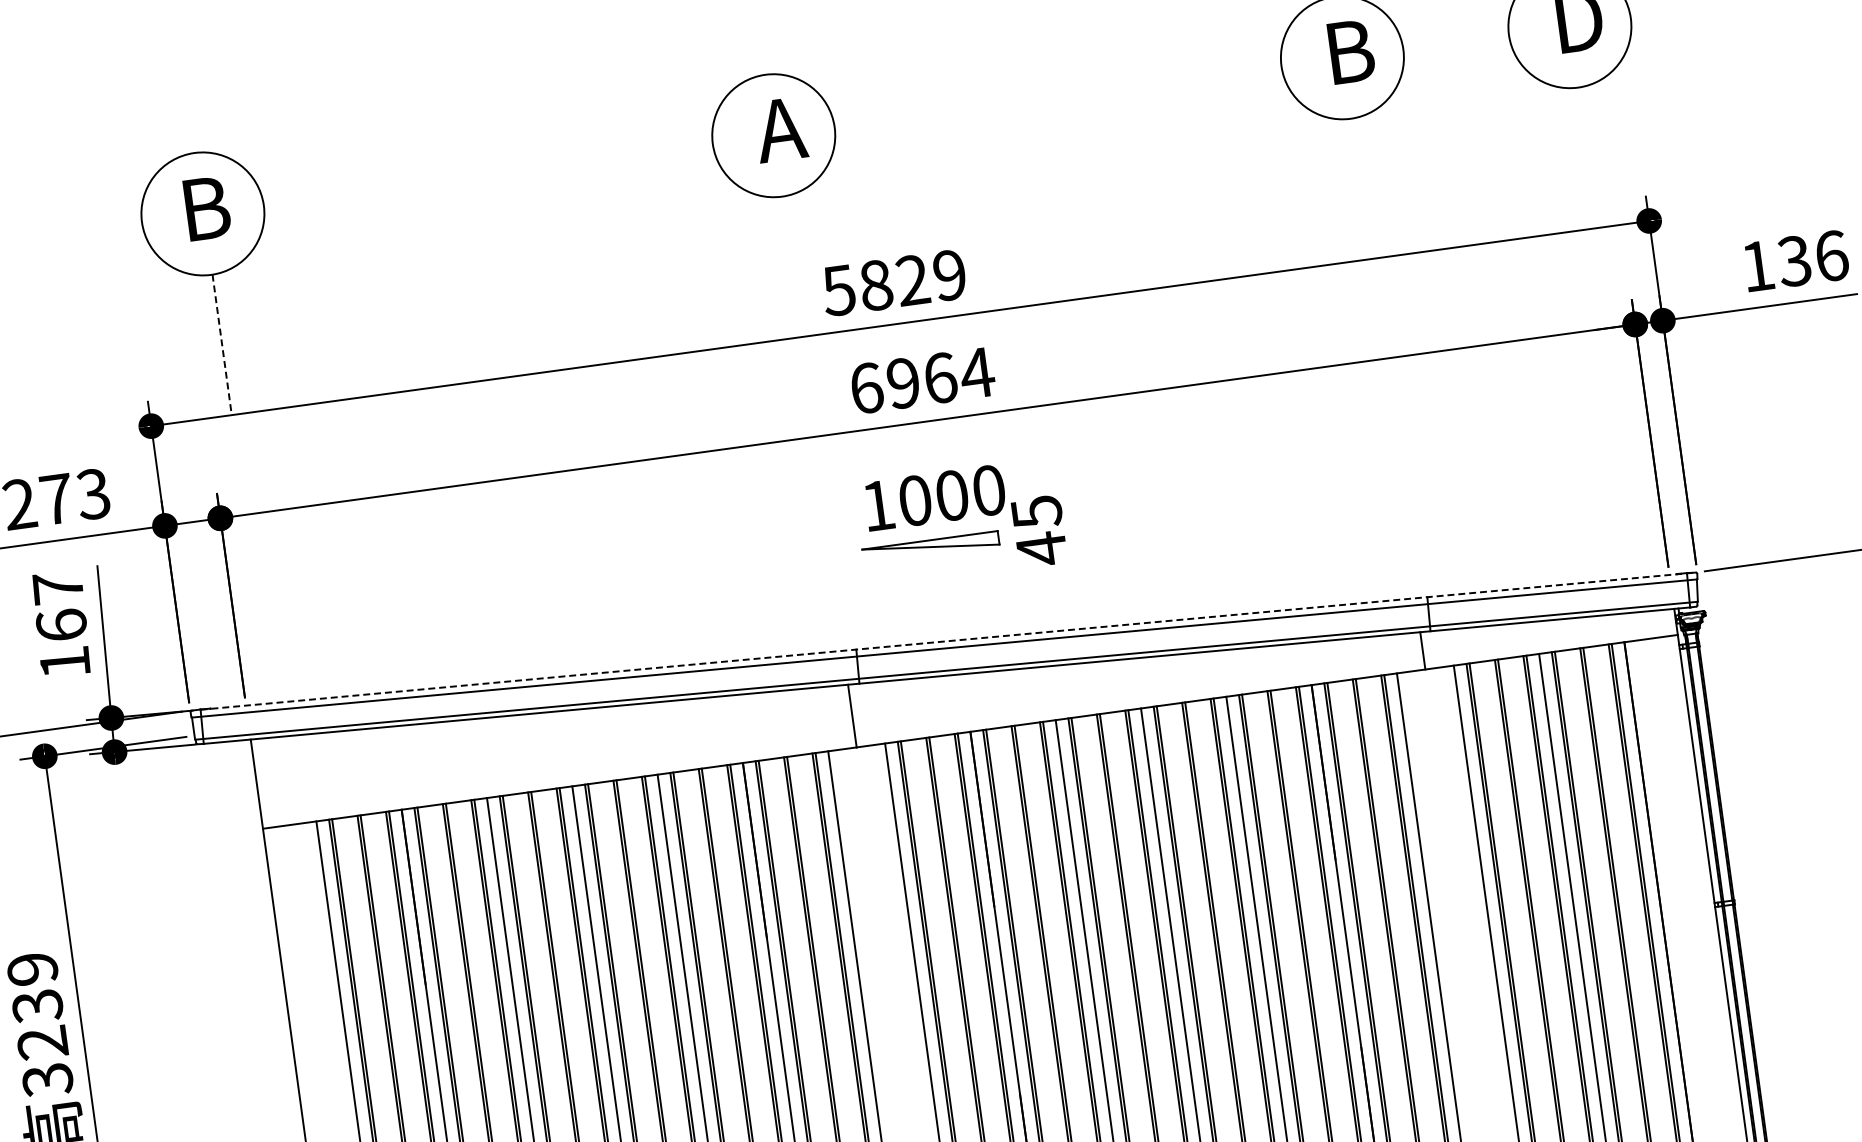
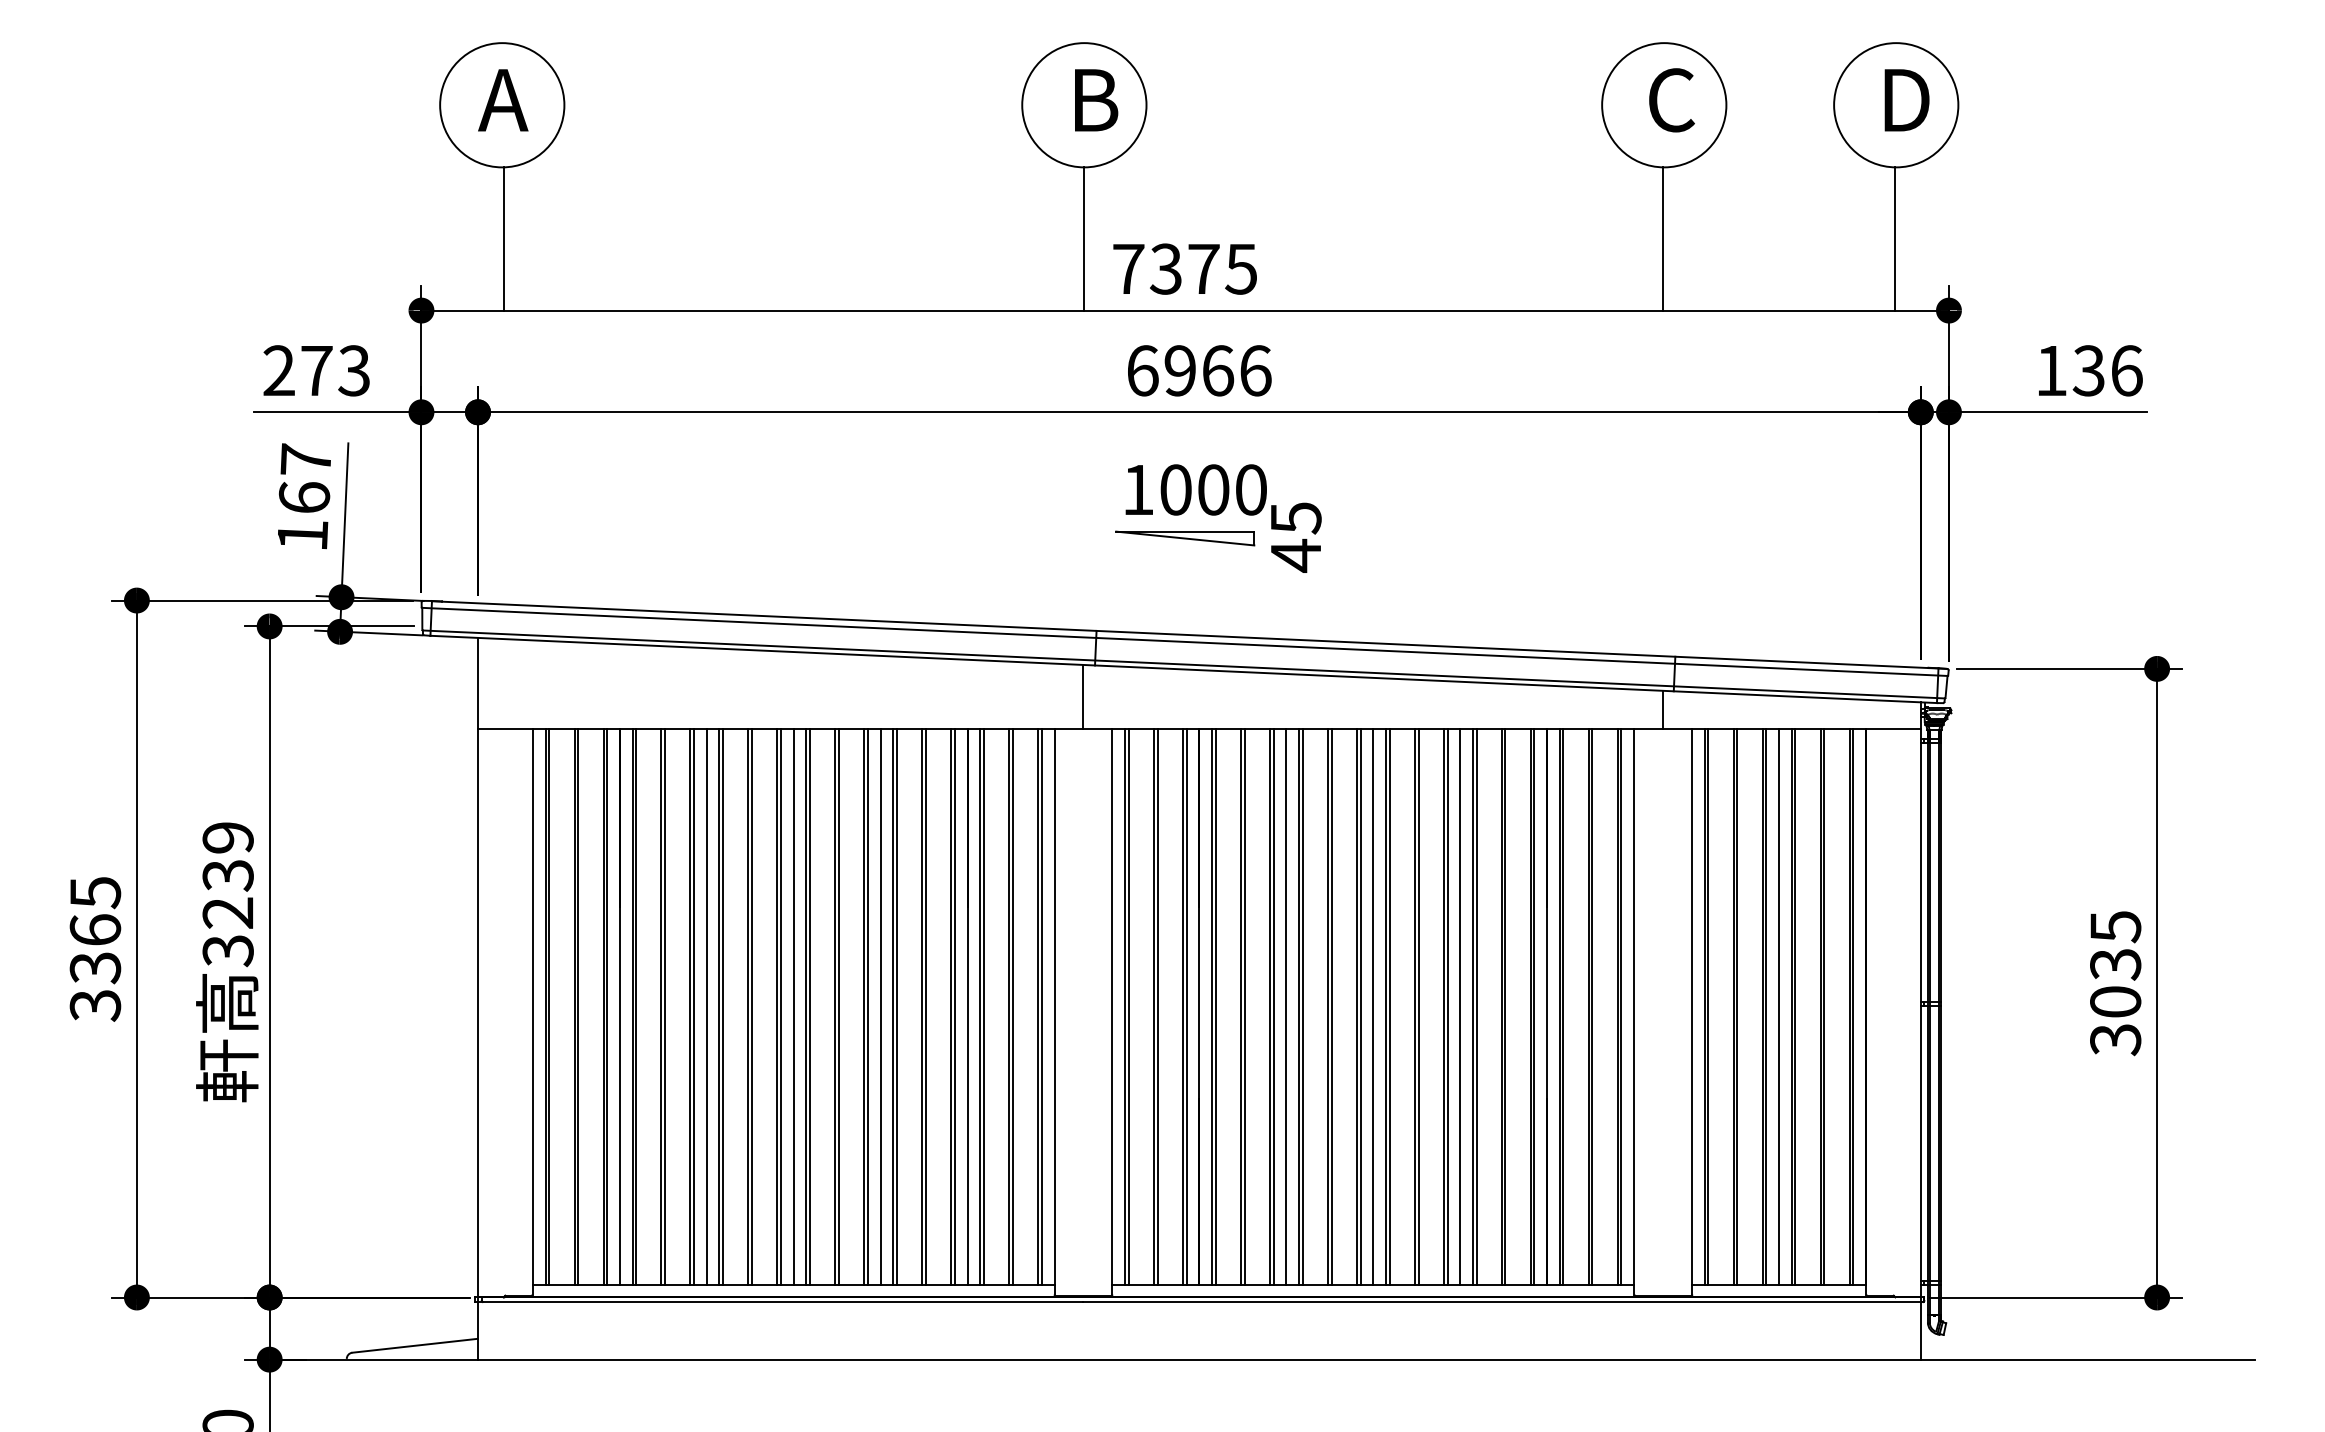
text: (1349, 52) -> (1672, 100), B -> C
text: (781, 129) -> (1092, 100), A -> B
line: (1587, 157) -> (1895, 238), added
line: (1359, 188) -> (1663, 238), added
text: (203, 209) -> (503, 100), B -> A
line: (790, 266) -> (1083, 238), added
text: (893, 282) -> (1184, 268), 5829 -> 7375
line: (222, 345) -> (503, 239), dashed -> solid
text: (977, 372) -> (1255, 370), 6964 -> 6966
line: (948, 641) -> (1189, 635), dashed -> solid

